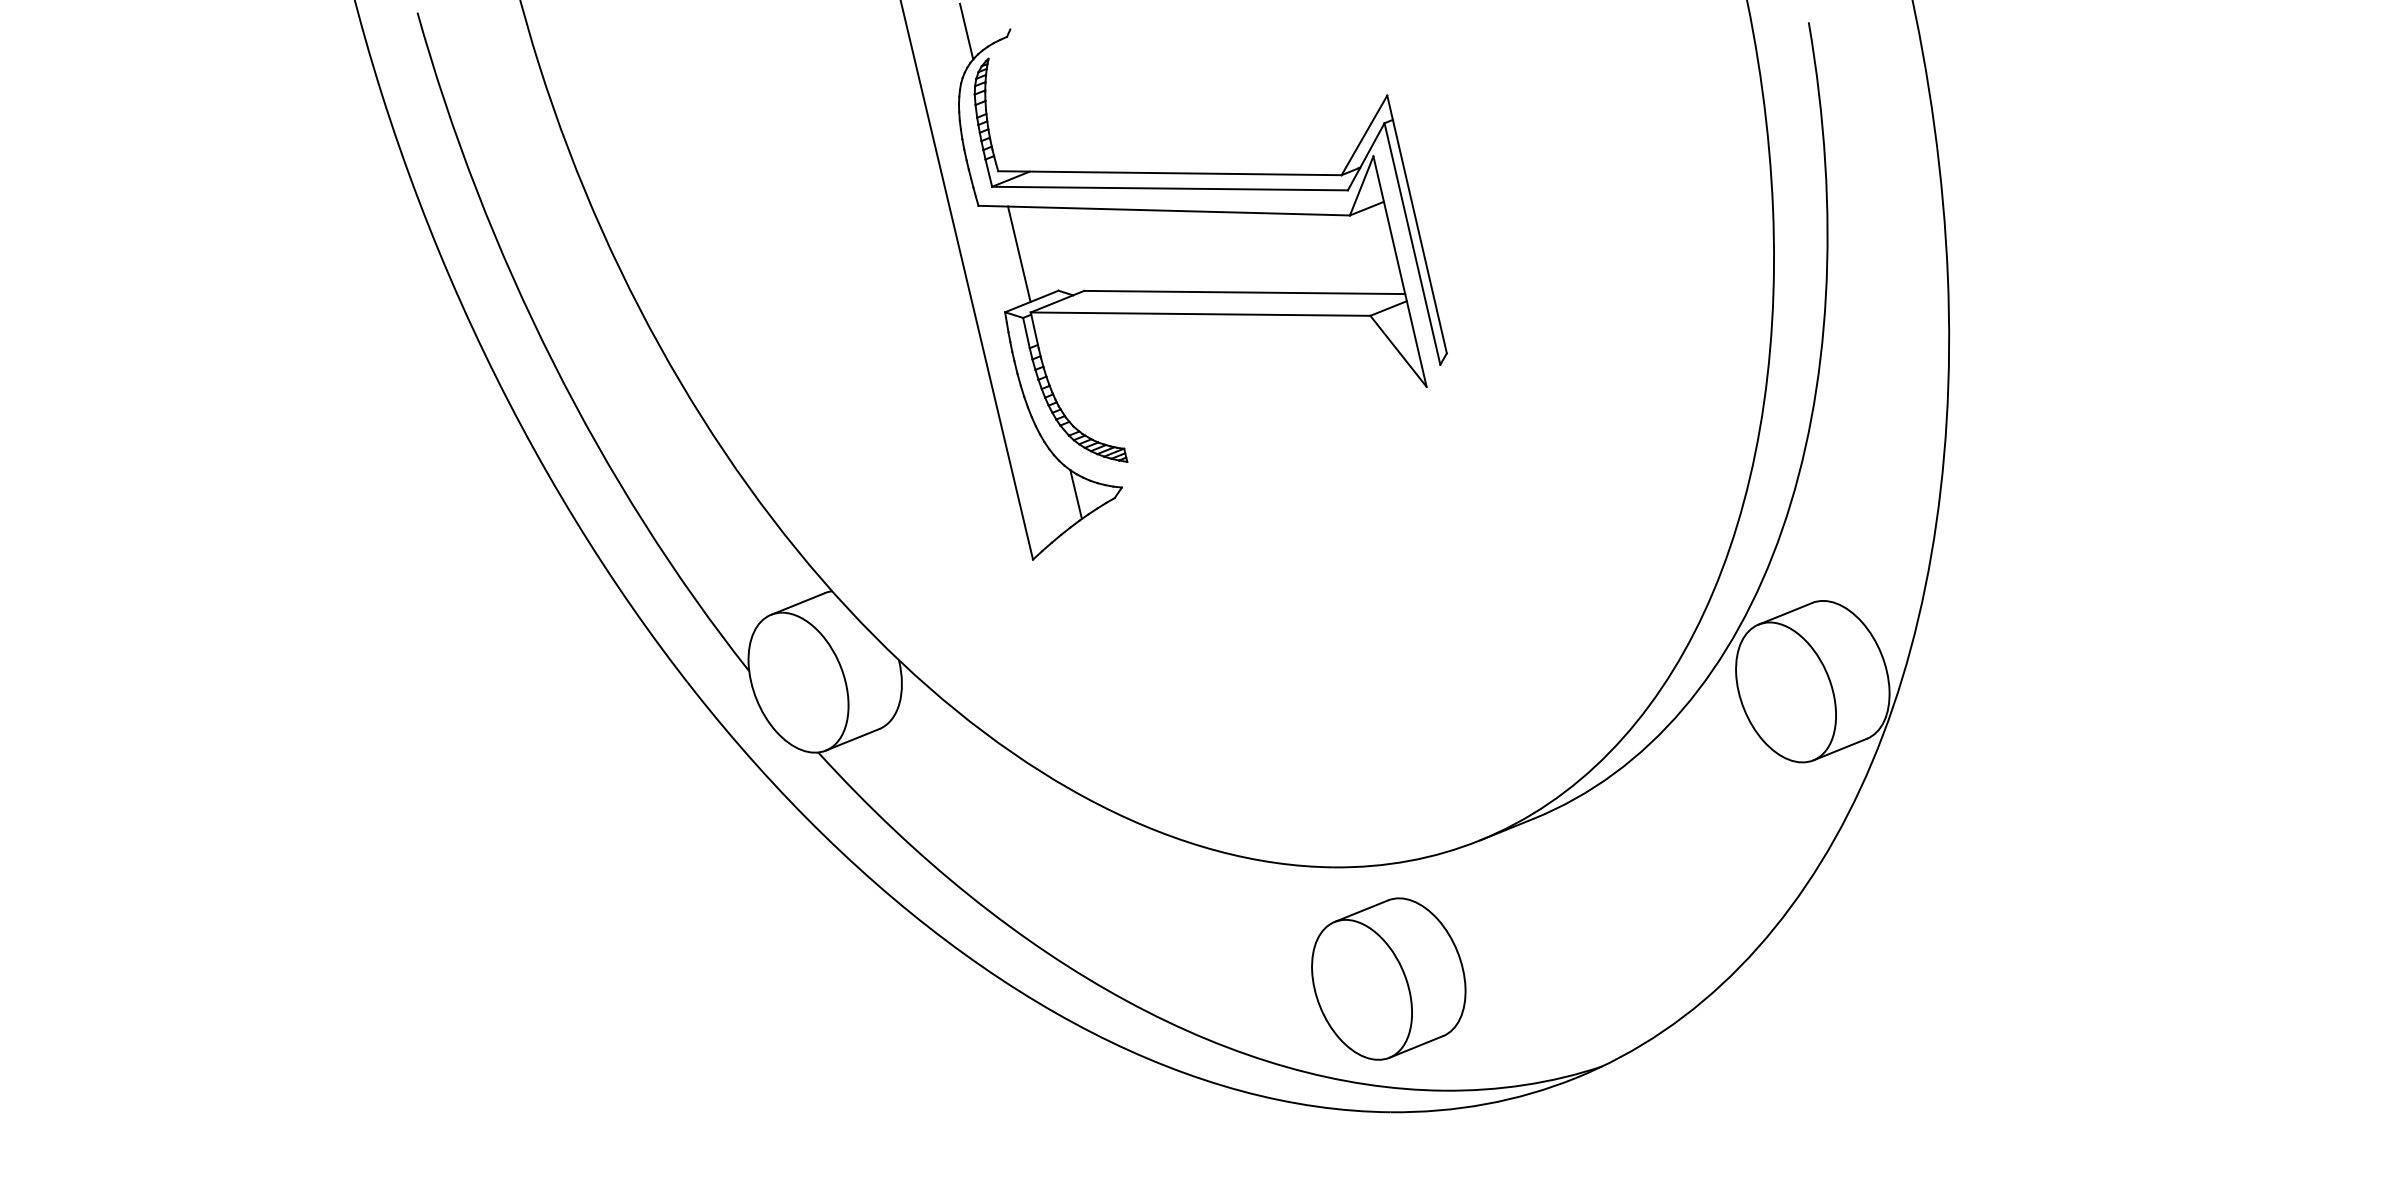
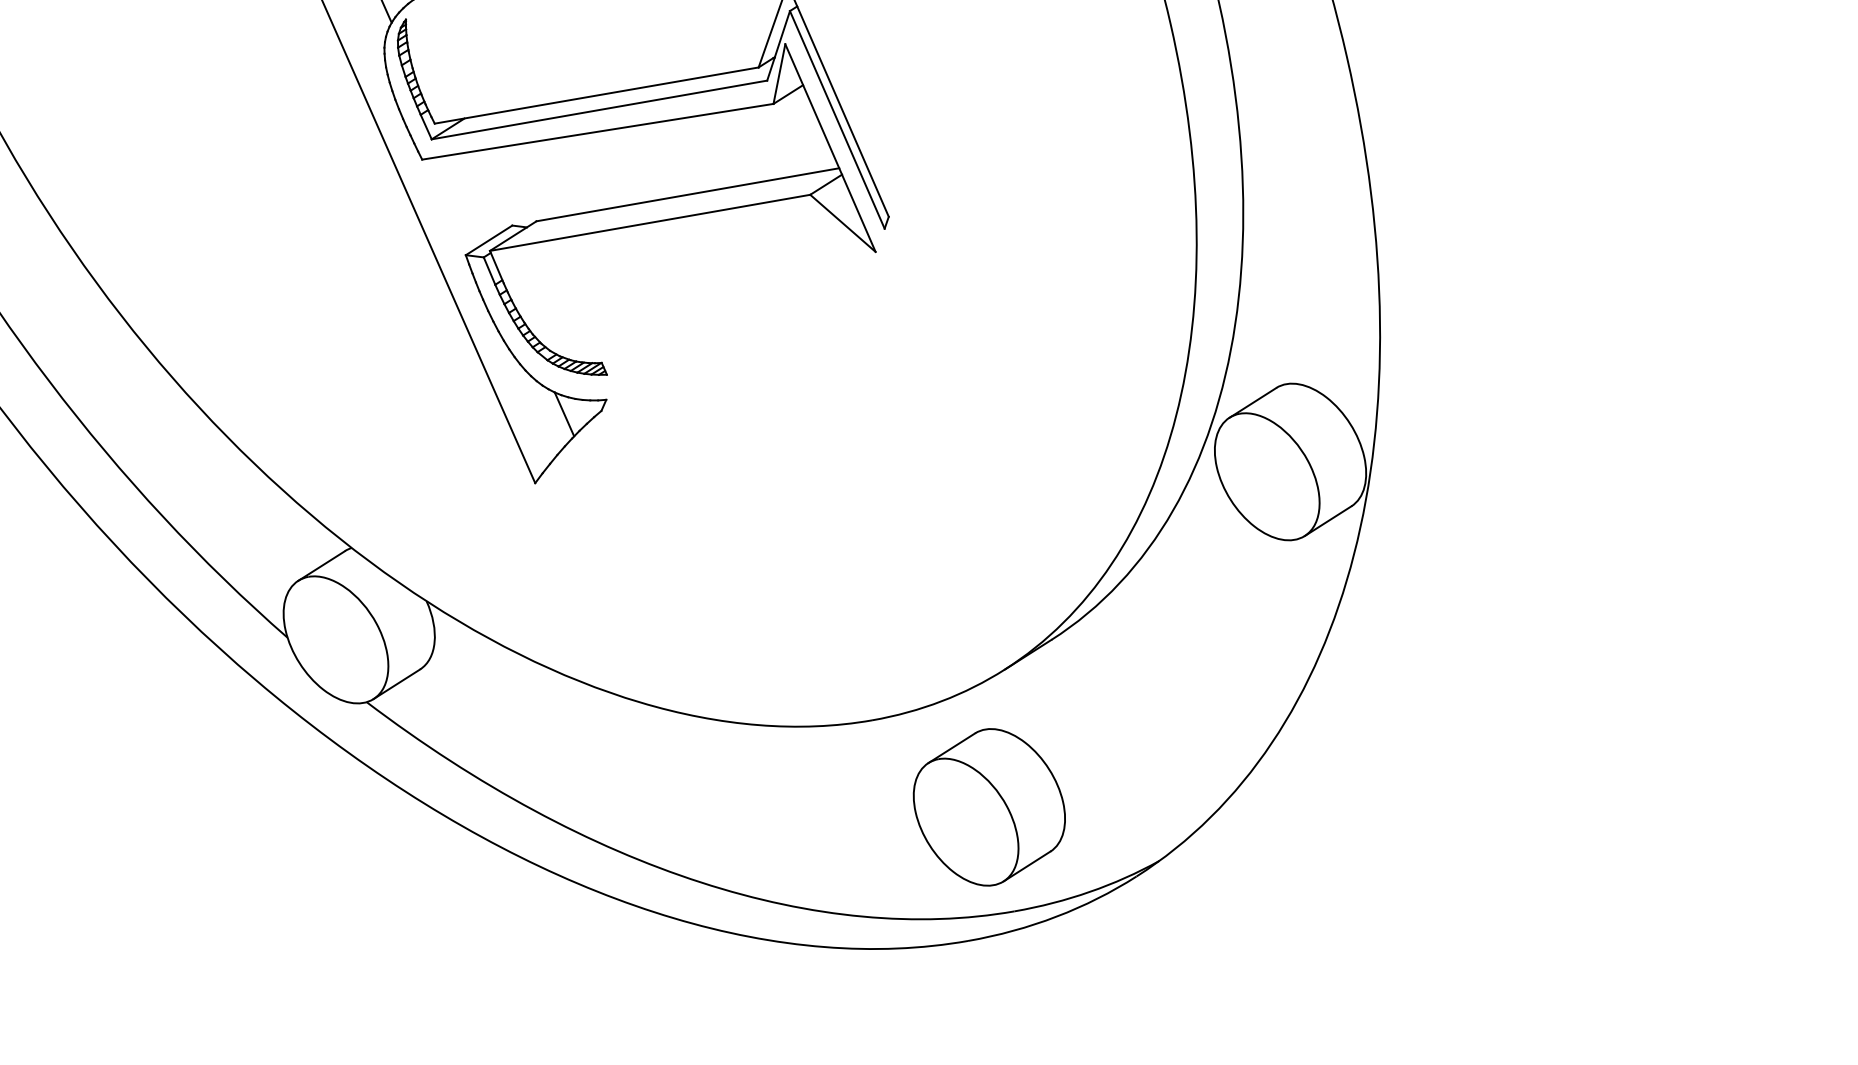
line: (1019, 254) -> (469, 198), removed
part: (1388, 978) -> (989, 806), moved

